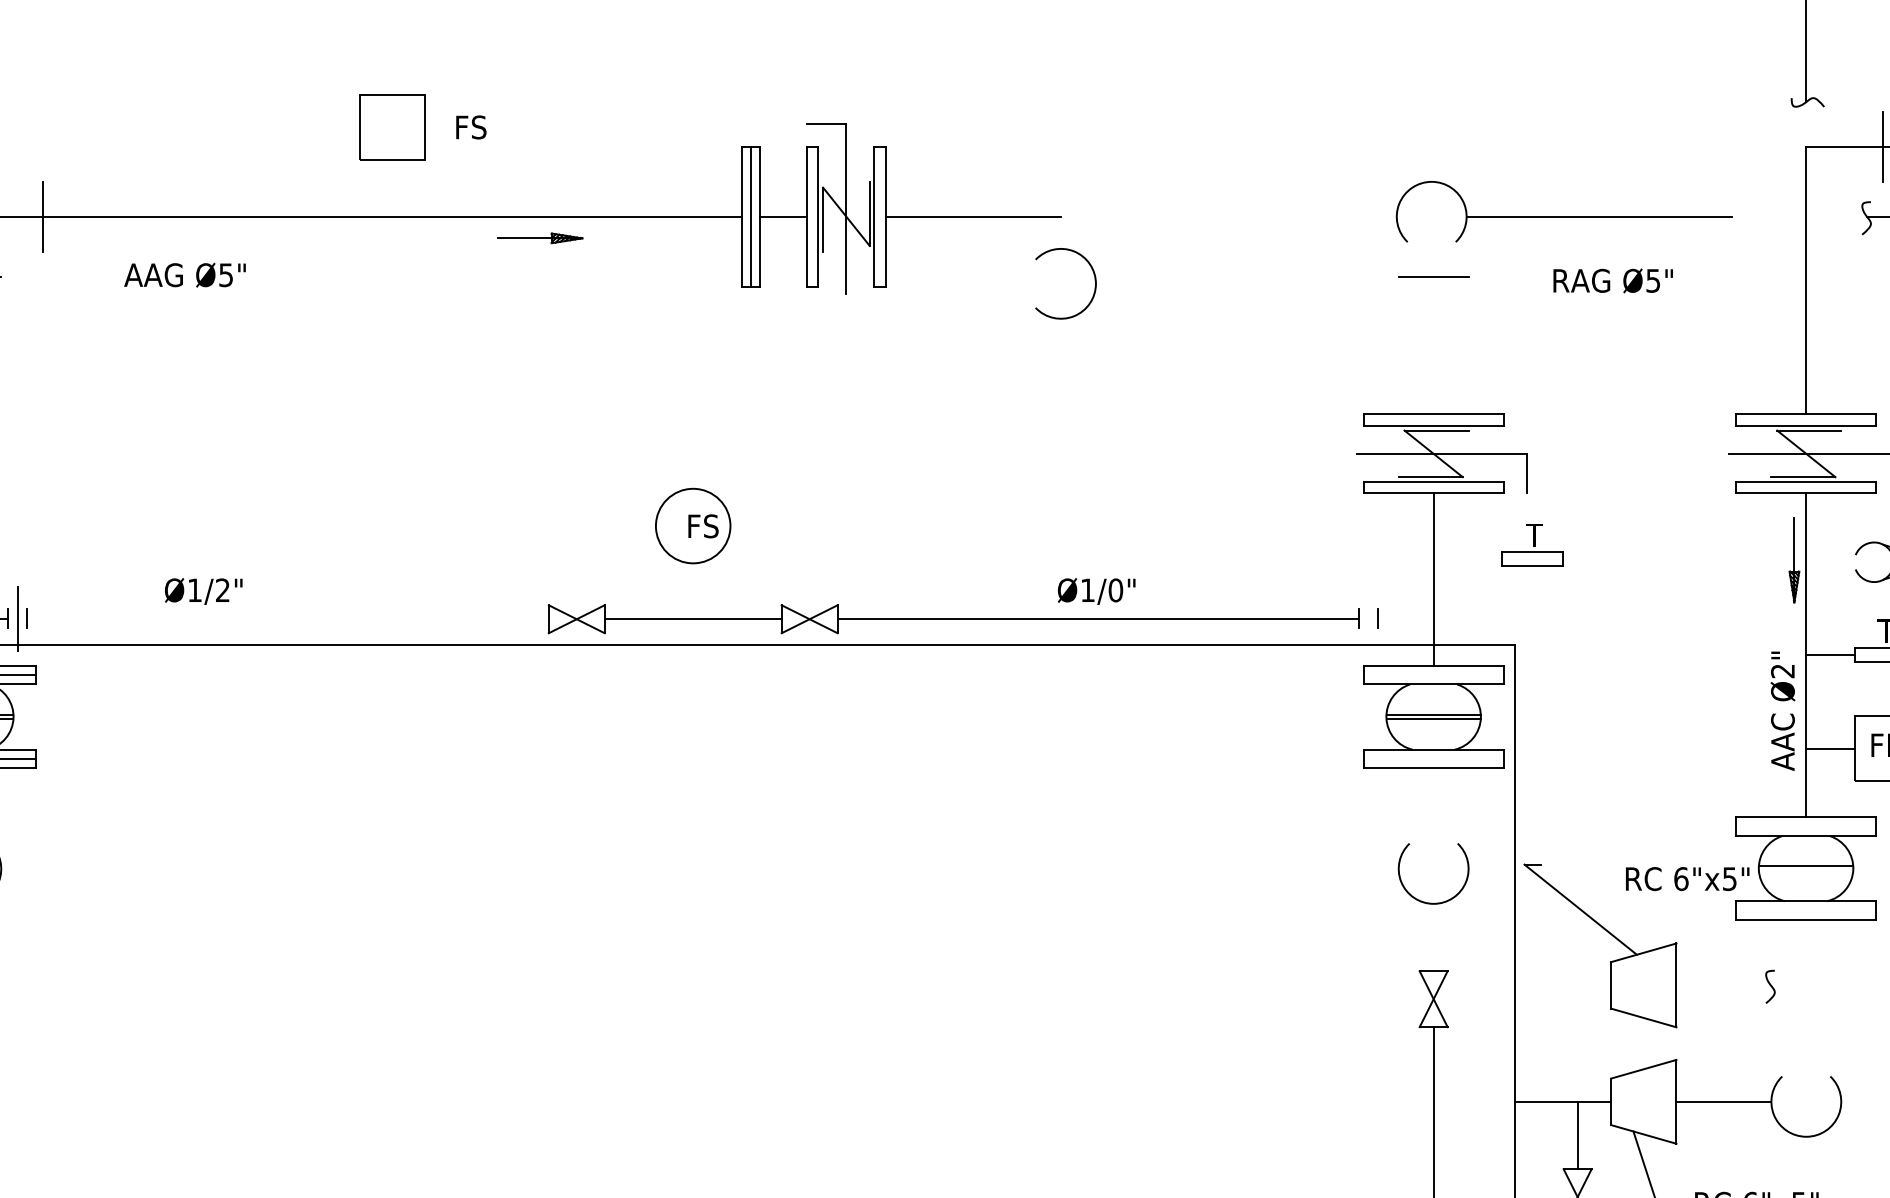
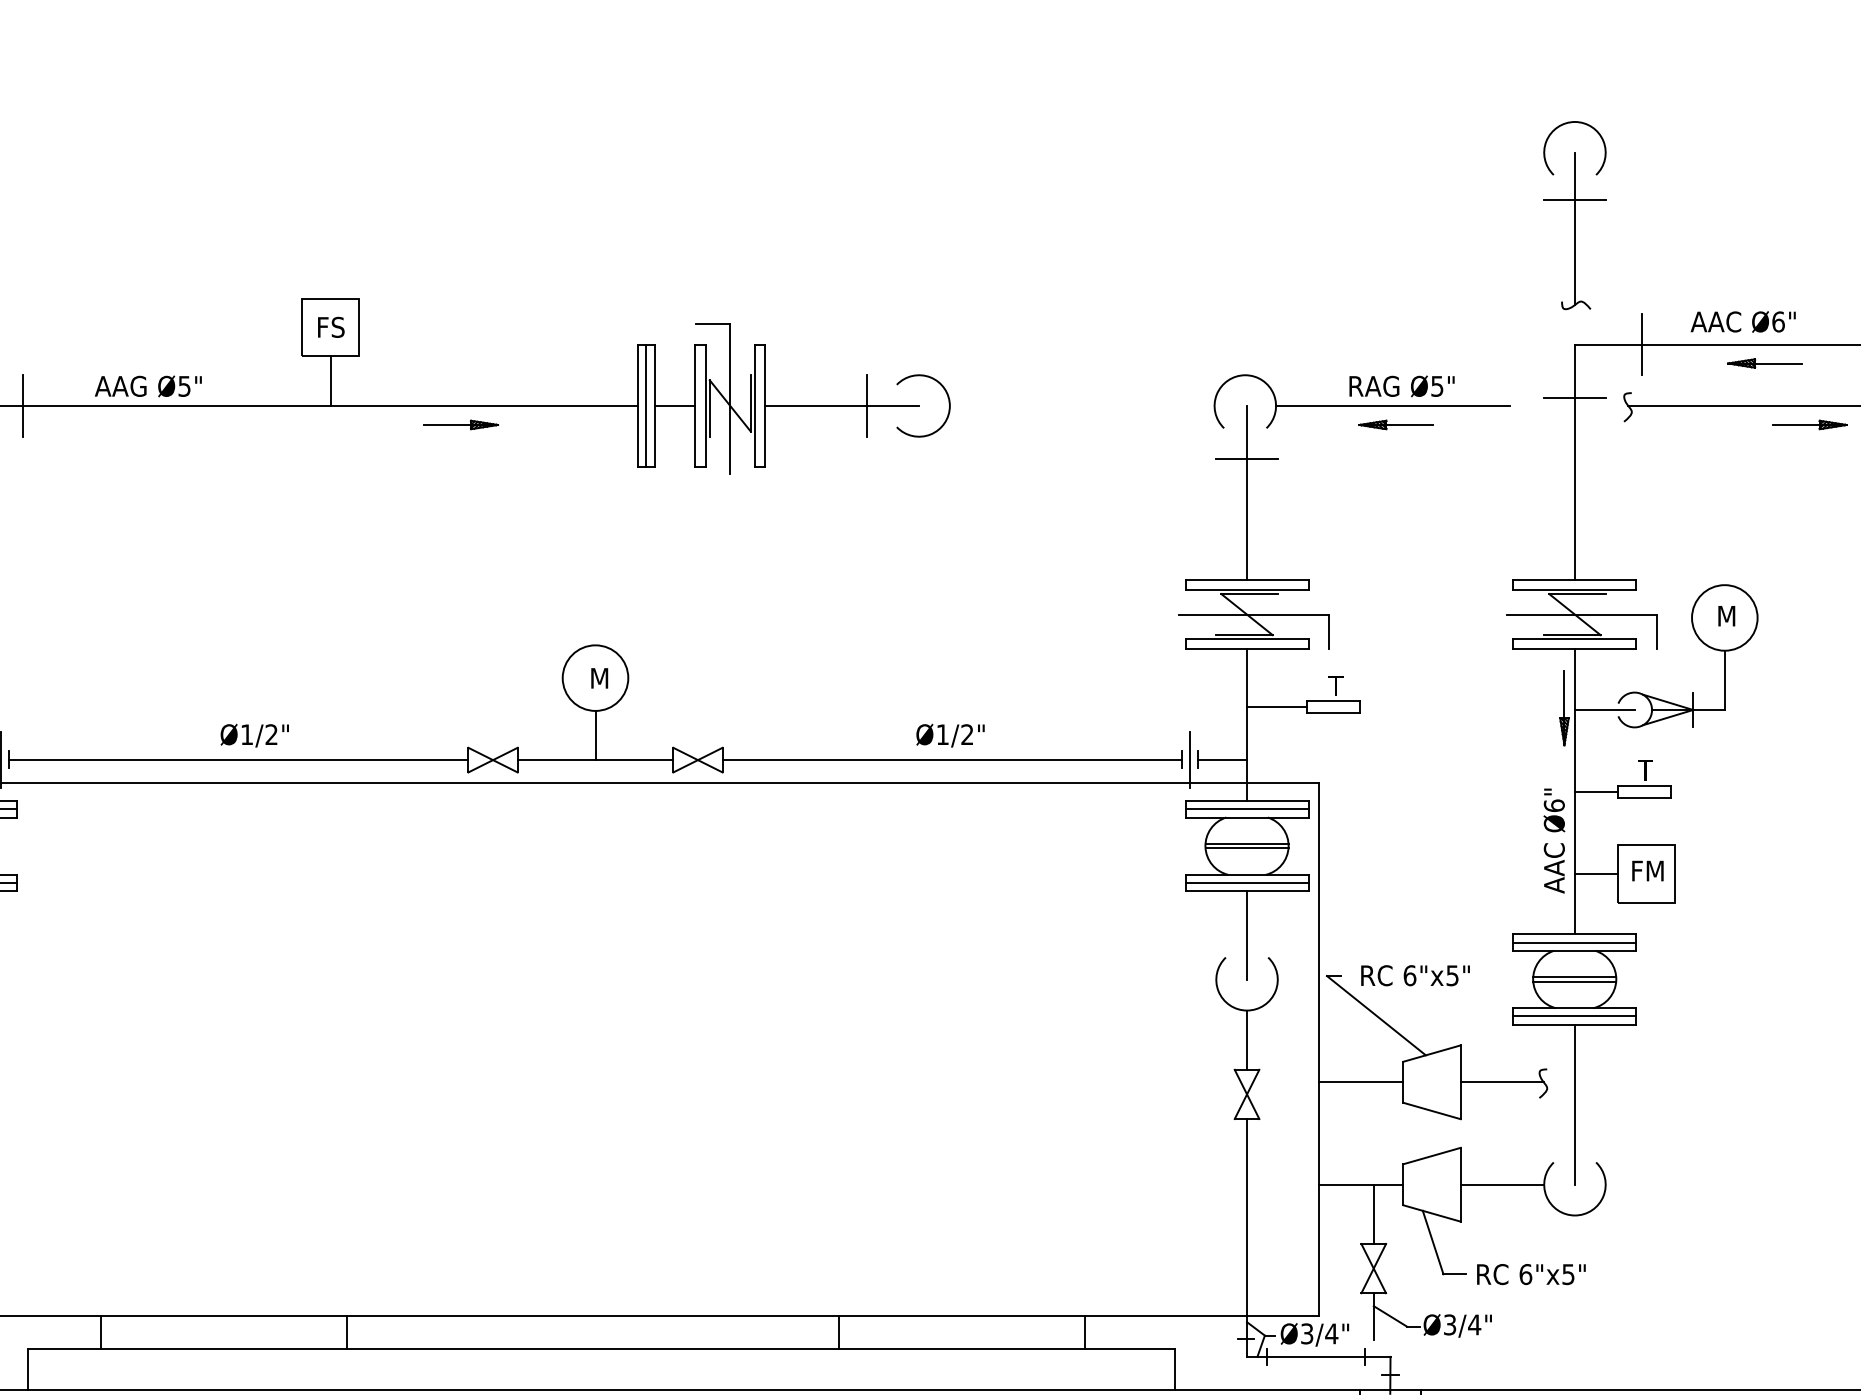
text: (471, 126) -> (331, 326), moved
line: (392, 187) -> (330, 380), added
line: (1805, 207) -> (1574, 397), added
line: (1001, 216) -> (866, 405), added
part: (1602, 237) -> (1395, 424), added
text: (184, 275) -> (147, 386), moved
arc: (1094, 280) -> (948, 403), moved
text: (1612, 280) -> (1401, 386), moved
line: (1434, 315) -> (1247, 492), added
text: (704, 525) -> (605, 677), FS -> M
line: (1468, 559) -> (1277, 707), added
line: (1839, 562) -> (1604, 710), added
text: (1115, 590) -> (967, 734), Ø1/0" -> Ø1/2"
text: (203, 591) -> (254, 735), moved
line: (693, 591) -> (595, 735), added
line: (1368, 618) -> (1189, 759), added
line: (287, 619) -> (238, 760), added
line: (1405, 619) -> (1222, 760), added
text: (1781, 670) -> (1553, 805), Ø2" -> Ø6"
line: (1433, 675) -> (1246, 809), added
line: (1433, 759) -> (1246, 883), added
line: (1434, 818) -> (1247, 935), added
line: (1805, 826) -> (1574, 942), added
line: (1805, 870) -> (1574, 981), added
text: (1687, 878) -> (1415, 975), moved
line: (1805, 910) -> (1574, 1016), added
line: (1434, 936) -> (1247, 1039), added
line: (1562, 985) -> (1360, 1082), added
line: (1722, 985) -> (1501, 1082), added
line: (1805, 1010) -> (1574, 1104), added

